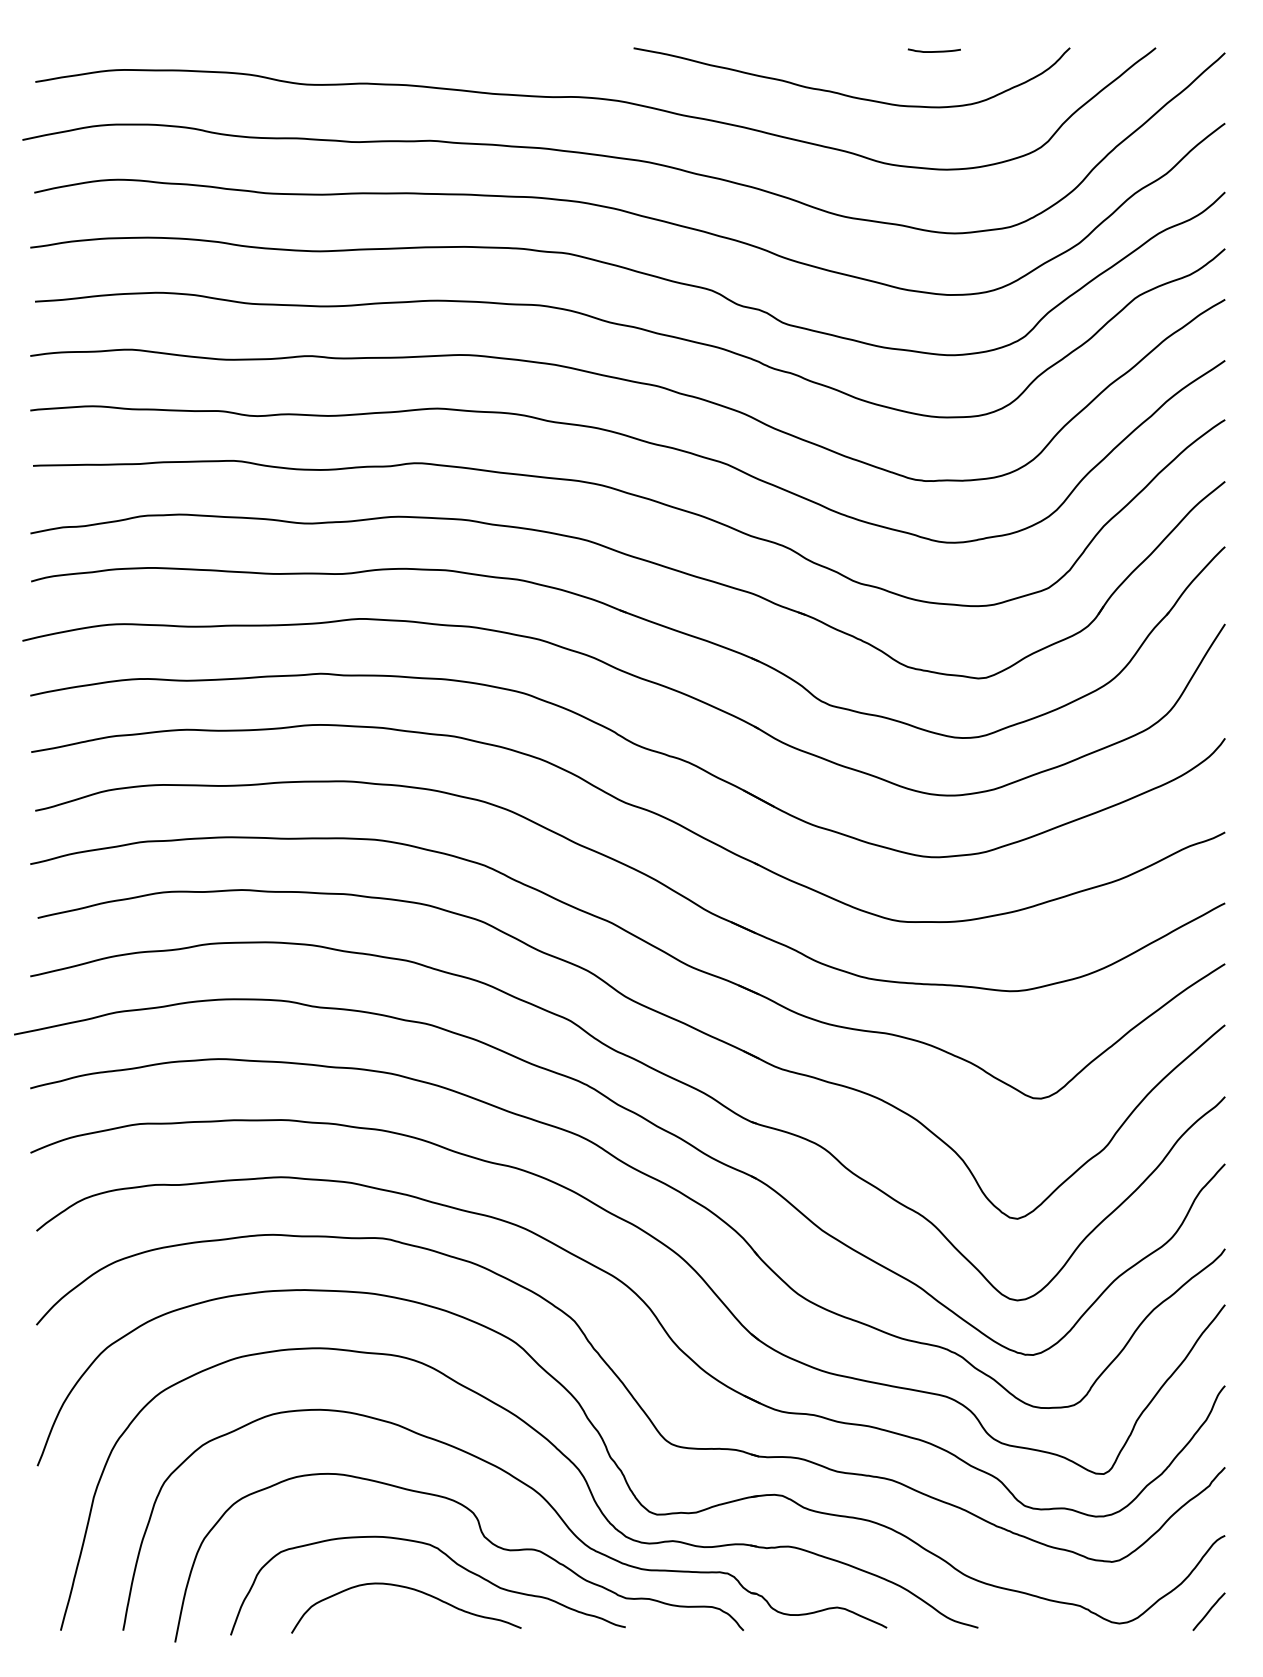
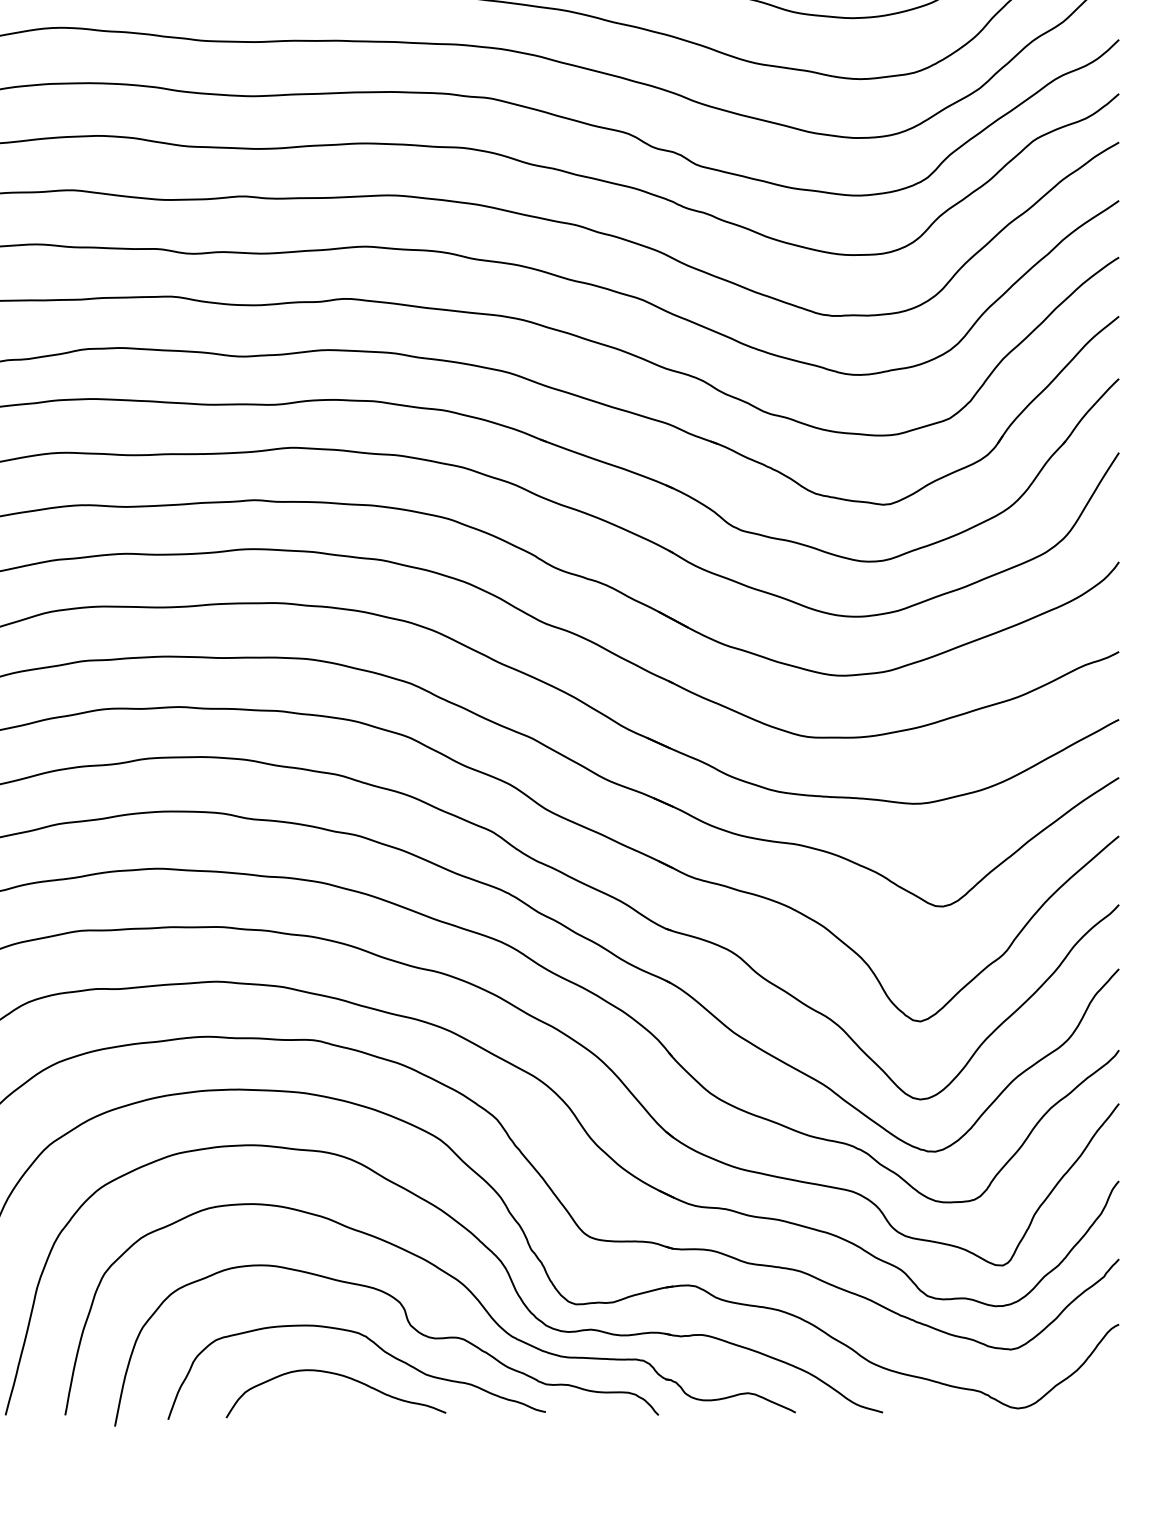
line: (1208, 1611) -> (1103, 1396), removed

